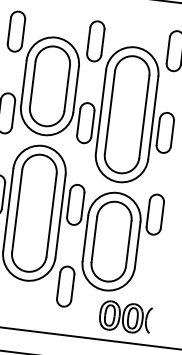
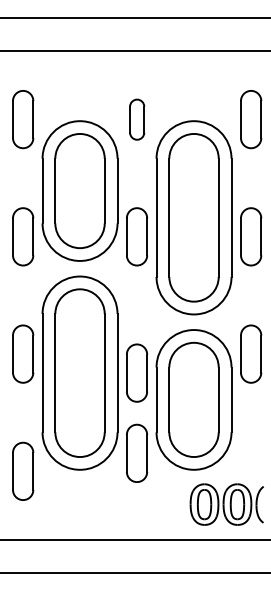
part: (96, 41) -> (137, 119), size x0.7
part: (76, 204) -> (137, 372), moved
part: (66, 286) -> (137, 452), moved

